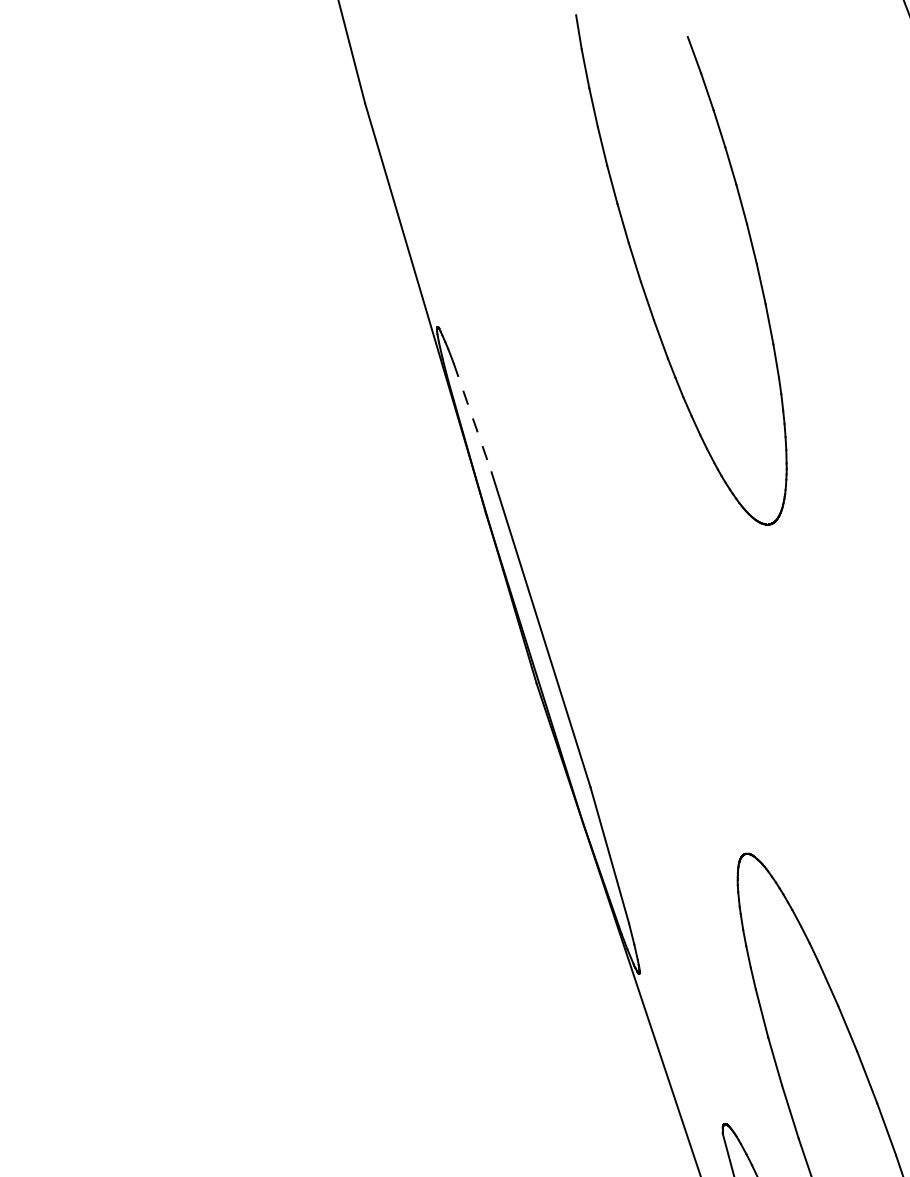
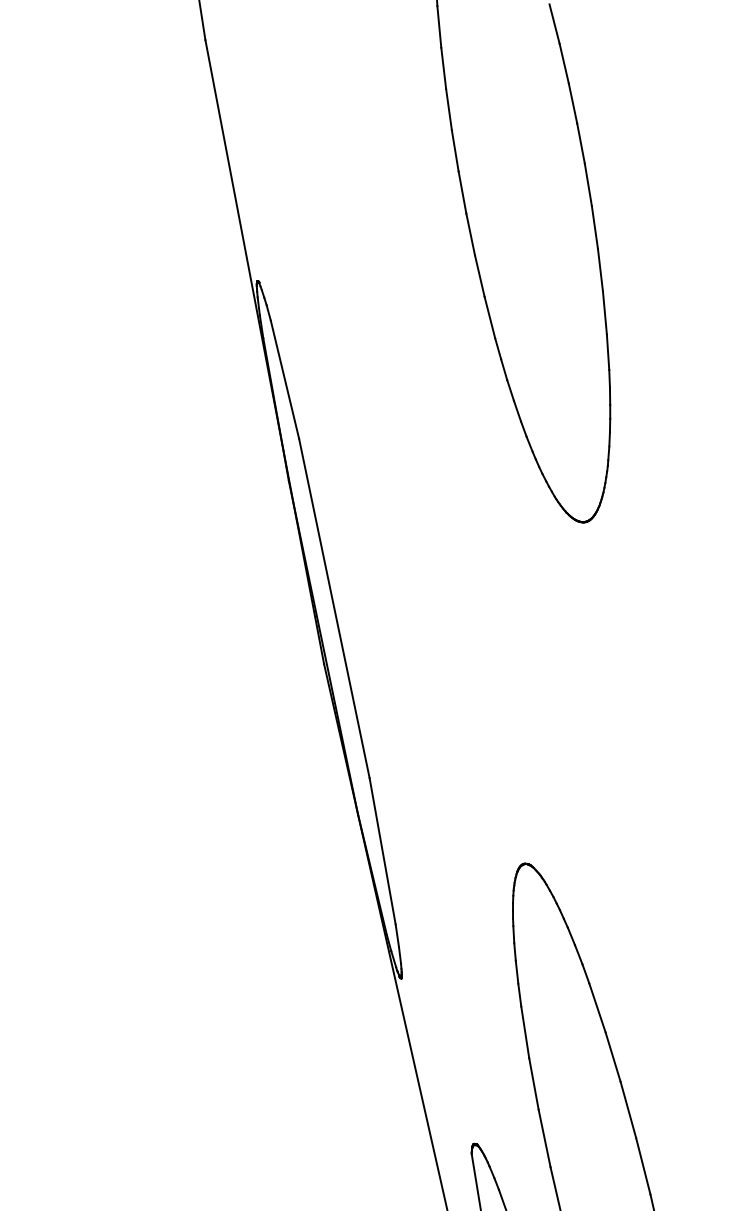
line: (472, 417) -> (284, 379), dashed -> solid

